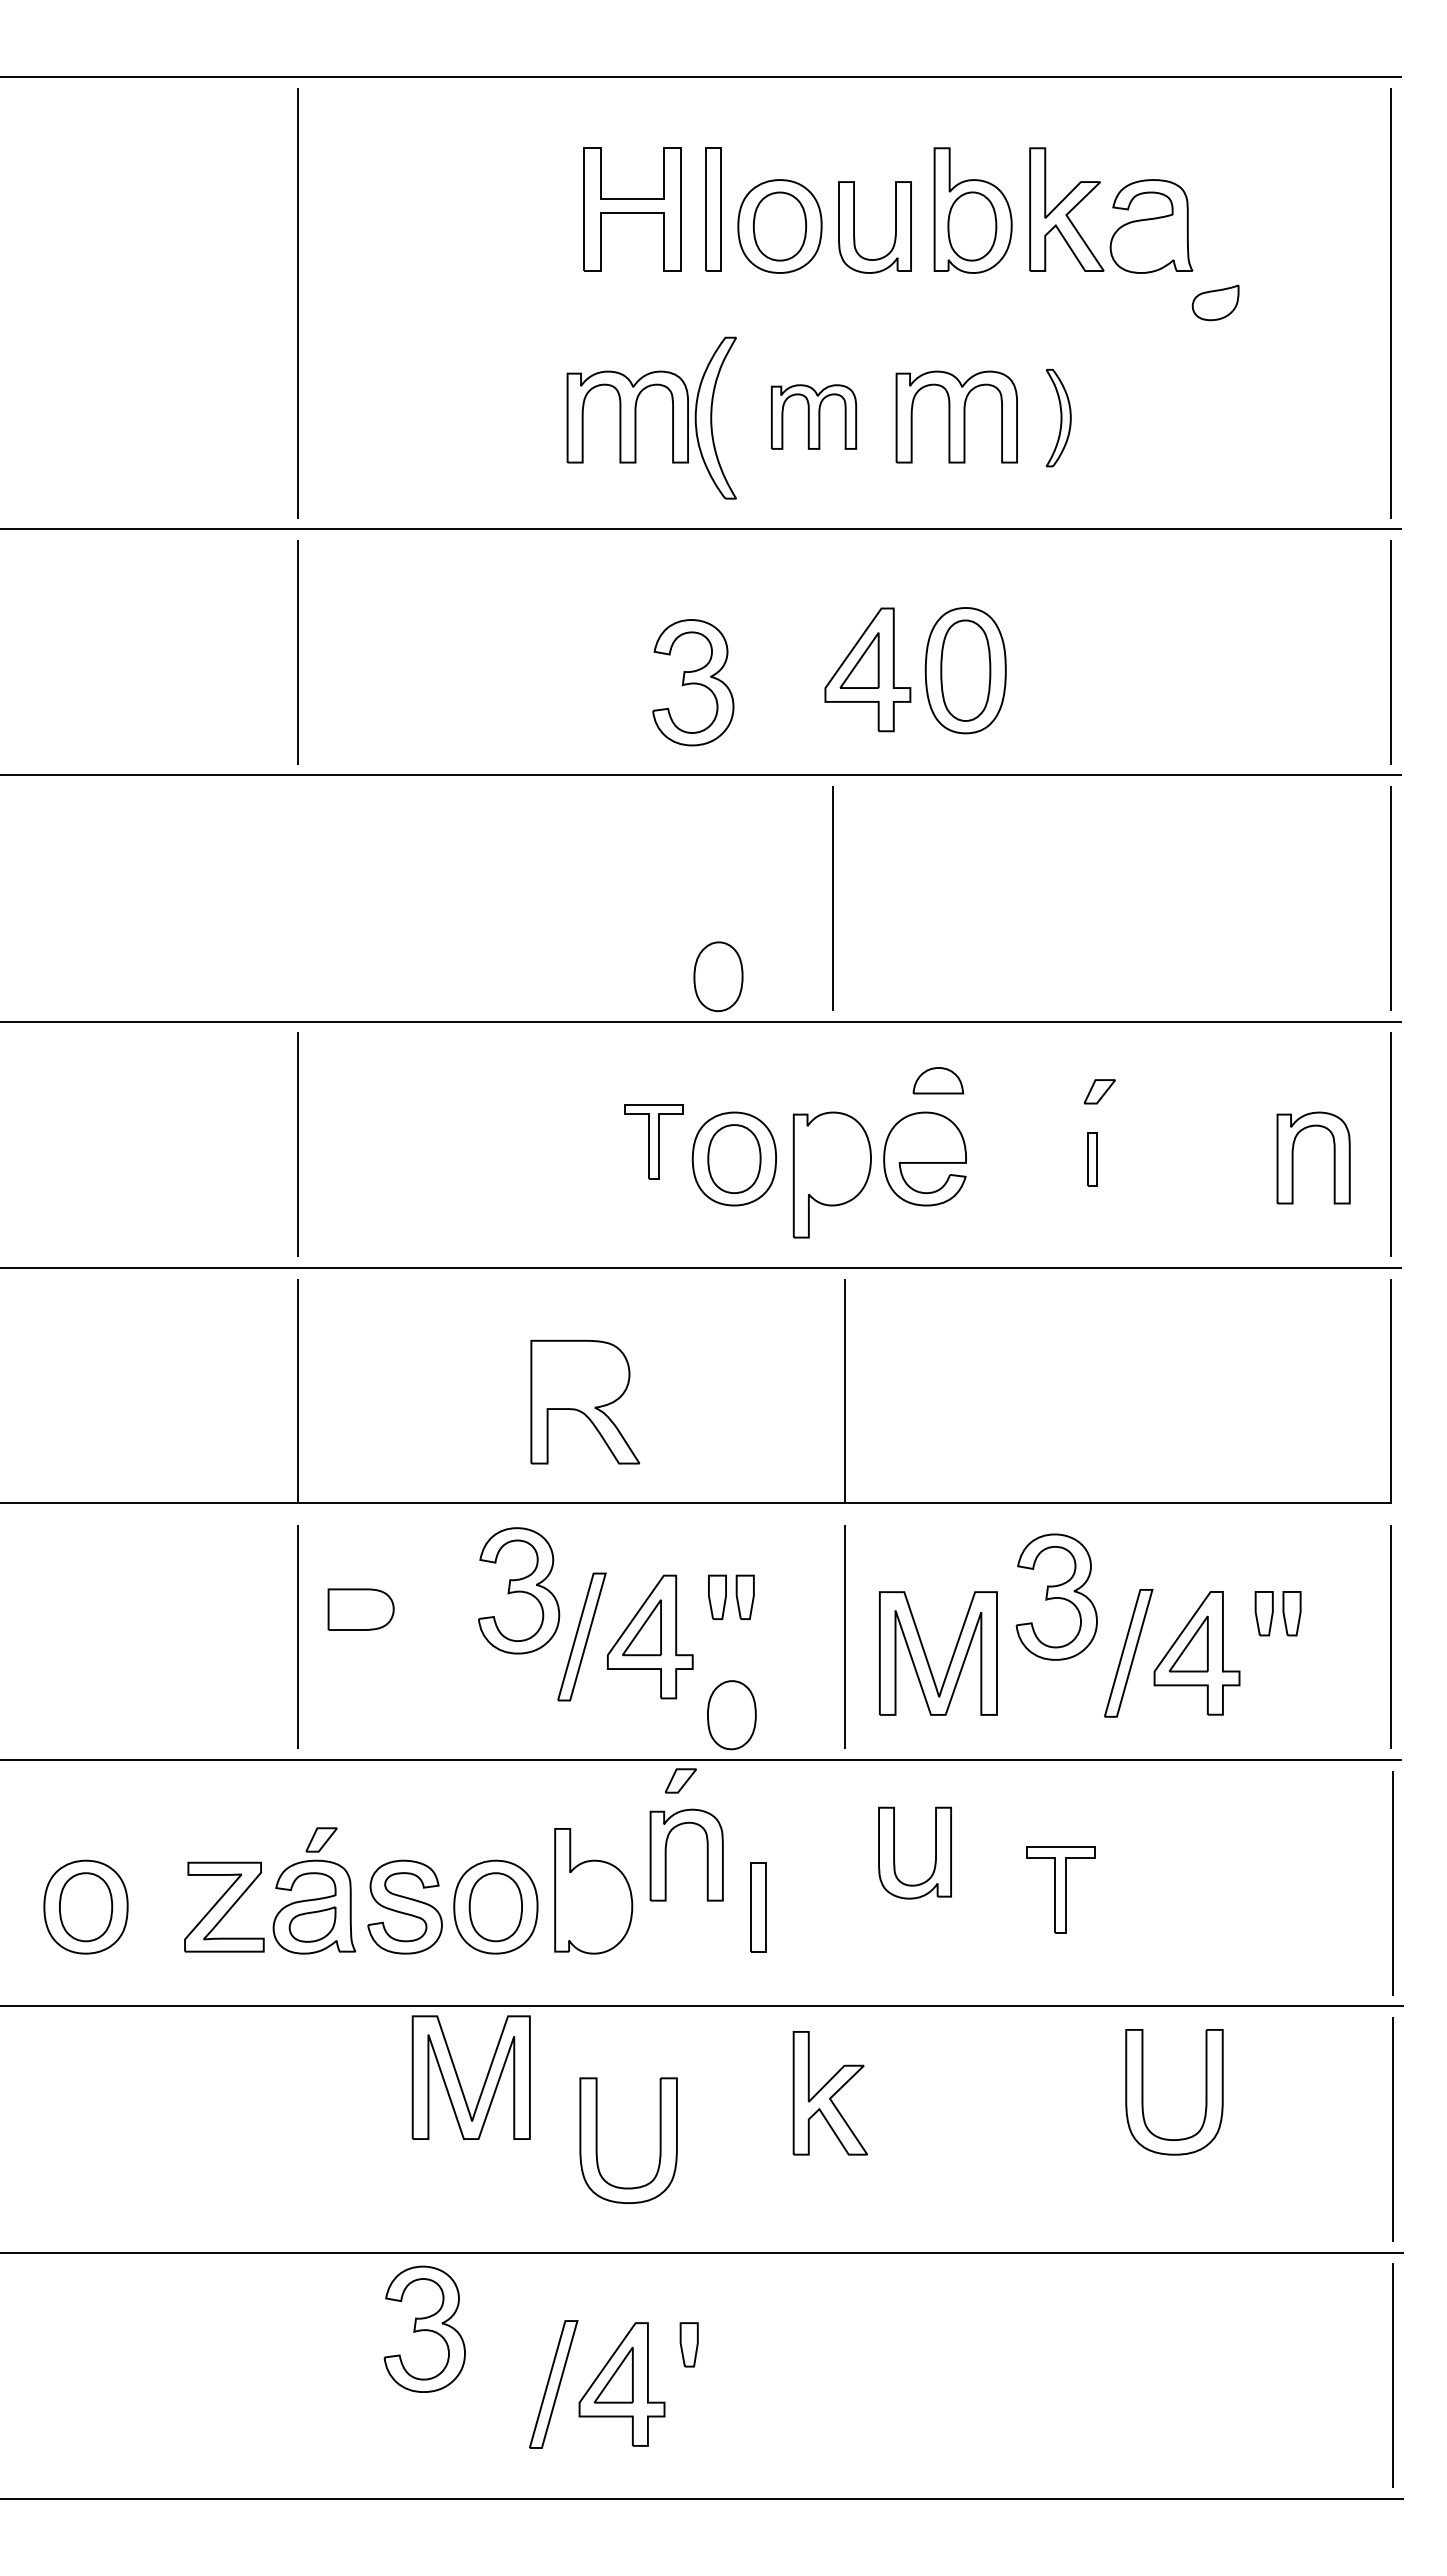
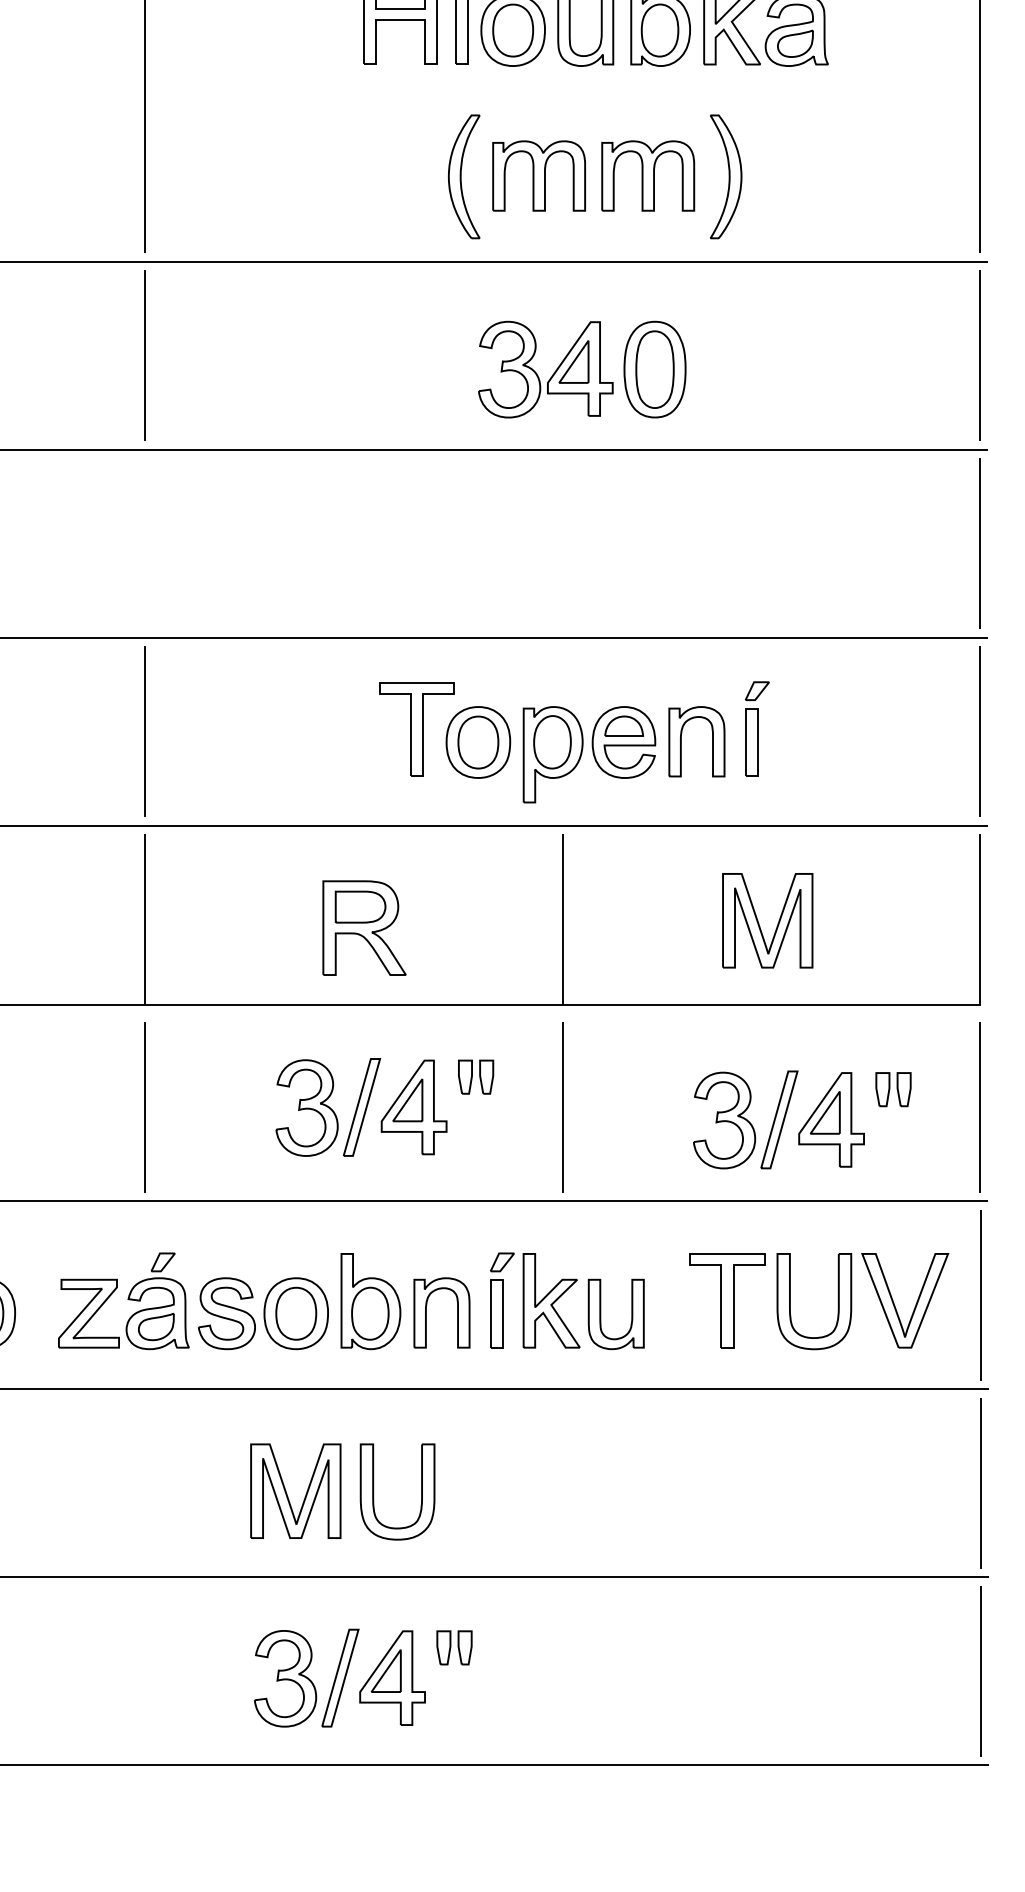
part: (1215, 302) -> (795, 43), moved
part: (627, 416) -> (396, 175), removed
part: (813, 416) -> (538, 175), size x1.43
part: (1058, 417) -> (725, 176), size x1.67
part: (693, 682) -> (509, 369), moved
line: (832, 898) -> (553, 543), removed
part: (718, 976) -> (552, 742), moved
part: (938, 1080) -> (624, 726), moved
part: (653, 1142) -> (416, 729), size x1.67
part: (1293, 1157) -> (681, 741), moved
part: (1092, 1159) -> (751, 742), size x1.67
part: (519, 1590) -> (307, 1107), moved
part: (1056, 1596) -> (724, 1120), moved
part: (360, 1609) -> (360, 907), moved
part: (927, 1657) -> (759, 923), moved
part: (731, 1715) -> (370, 1313), moved
part: (680, 1780) -> (502, 1262), moved
part: (894, 1852) -> (600, 1313), moved
part: (666, 1854) -> (426, 1312), moved
part: (1060, 1890) -> (727, 1300), size x1.43
part: (1280, 1896) -> (895, 1305), added
part: (459, 2079) -> (286, 1492), moved
part: (1143, 2092) -> (790, 1301), moved
part: (829, 2093) -> (550, 1300), moved
part: (424, 2328) -> (285, 1678), moved
part: (716, 2344) -> (464, 1647), added

